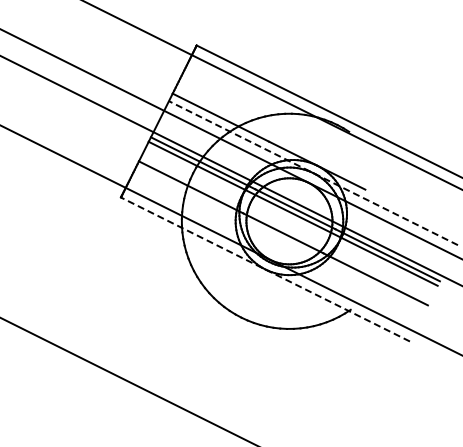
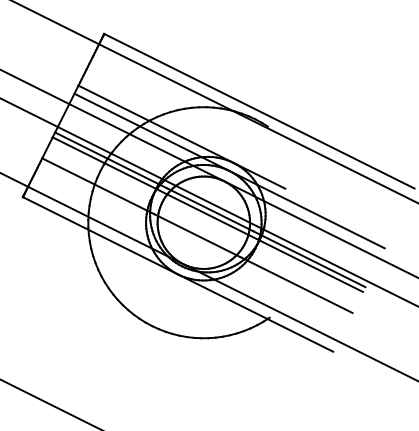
line: (313, 172) -> (229, 170), dashed -> solid
line: (265, 269) -> (178, 274), dashed -> solid

